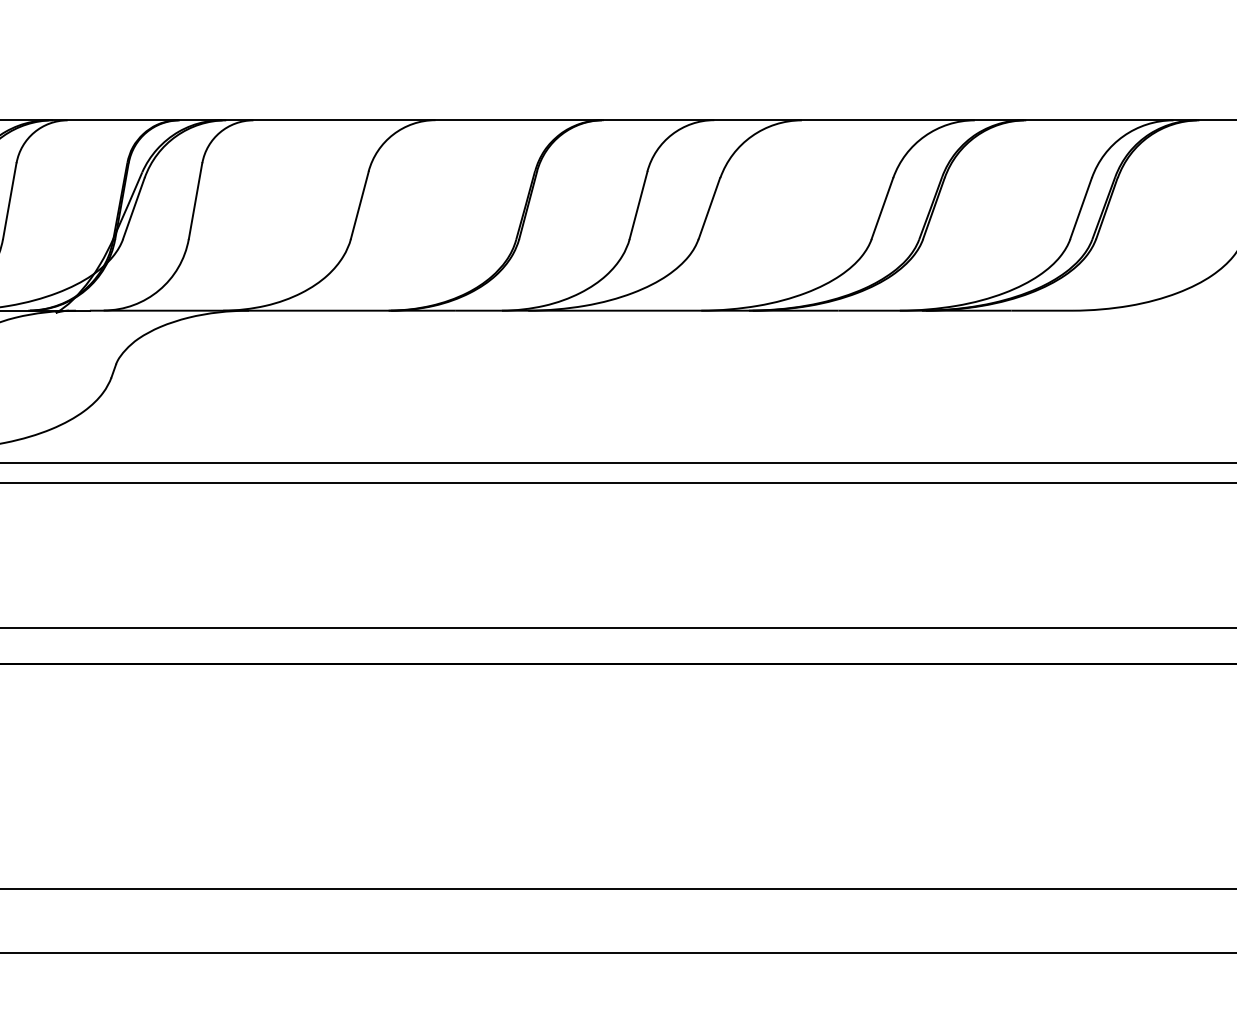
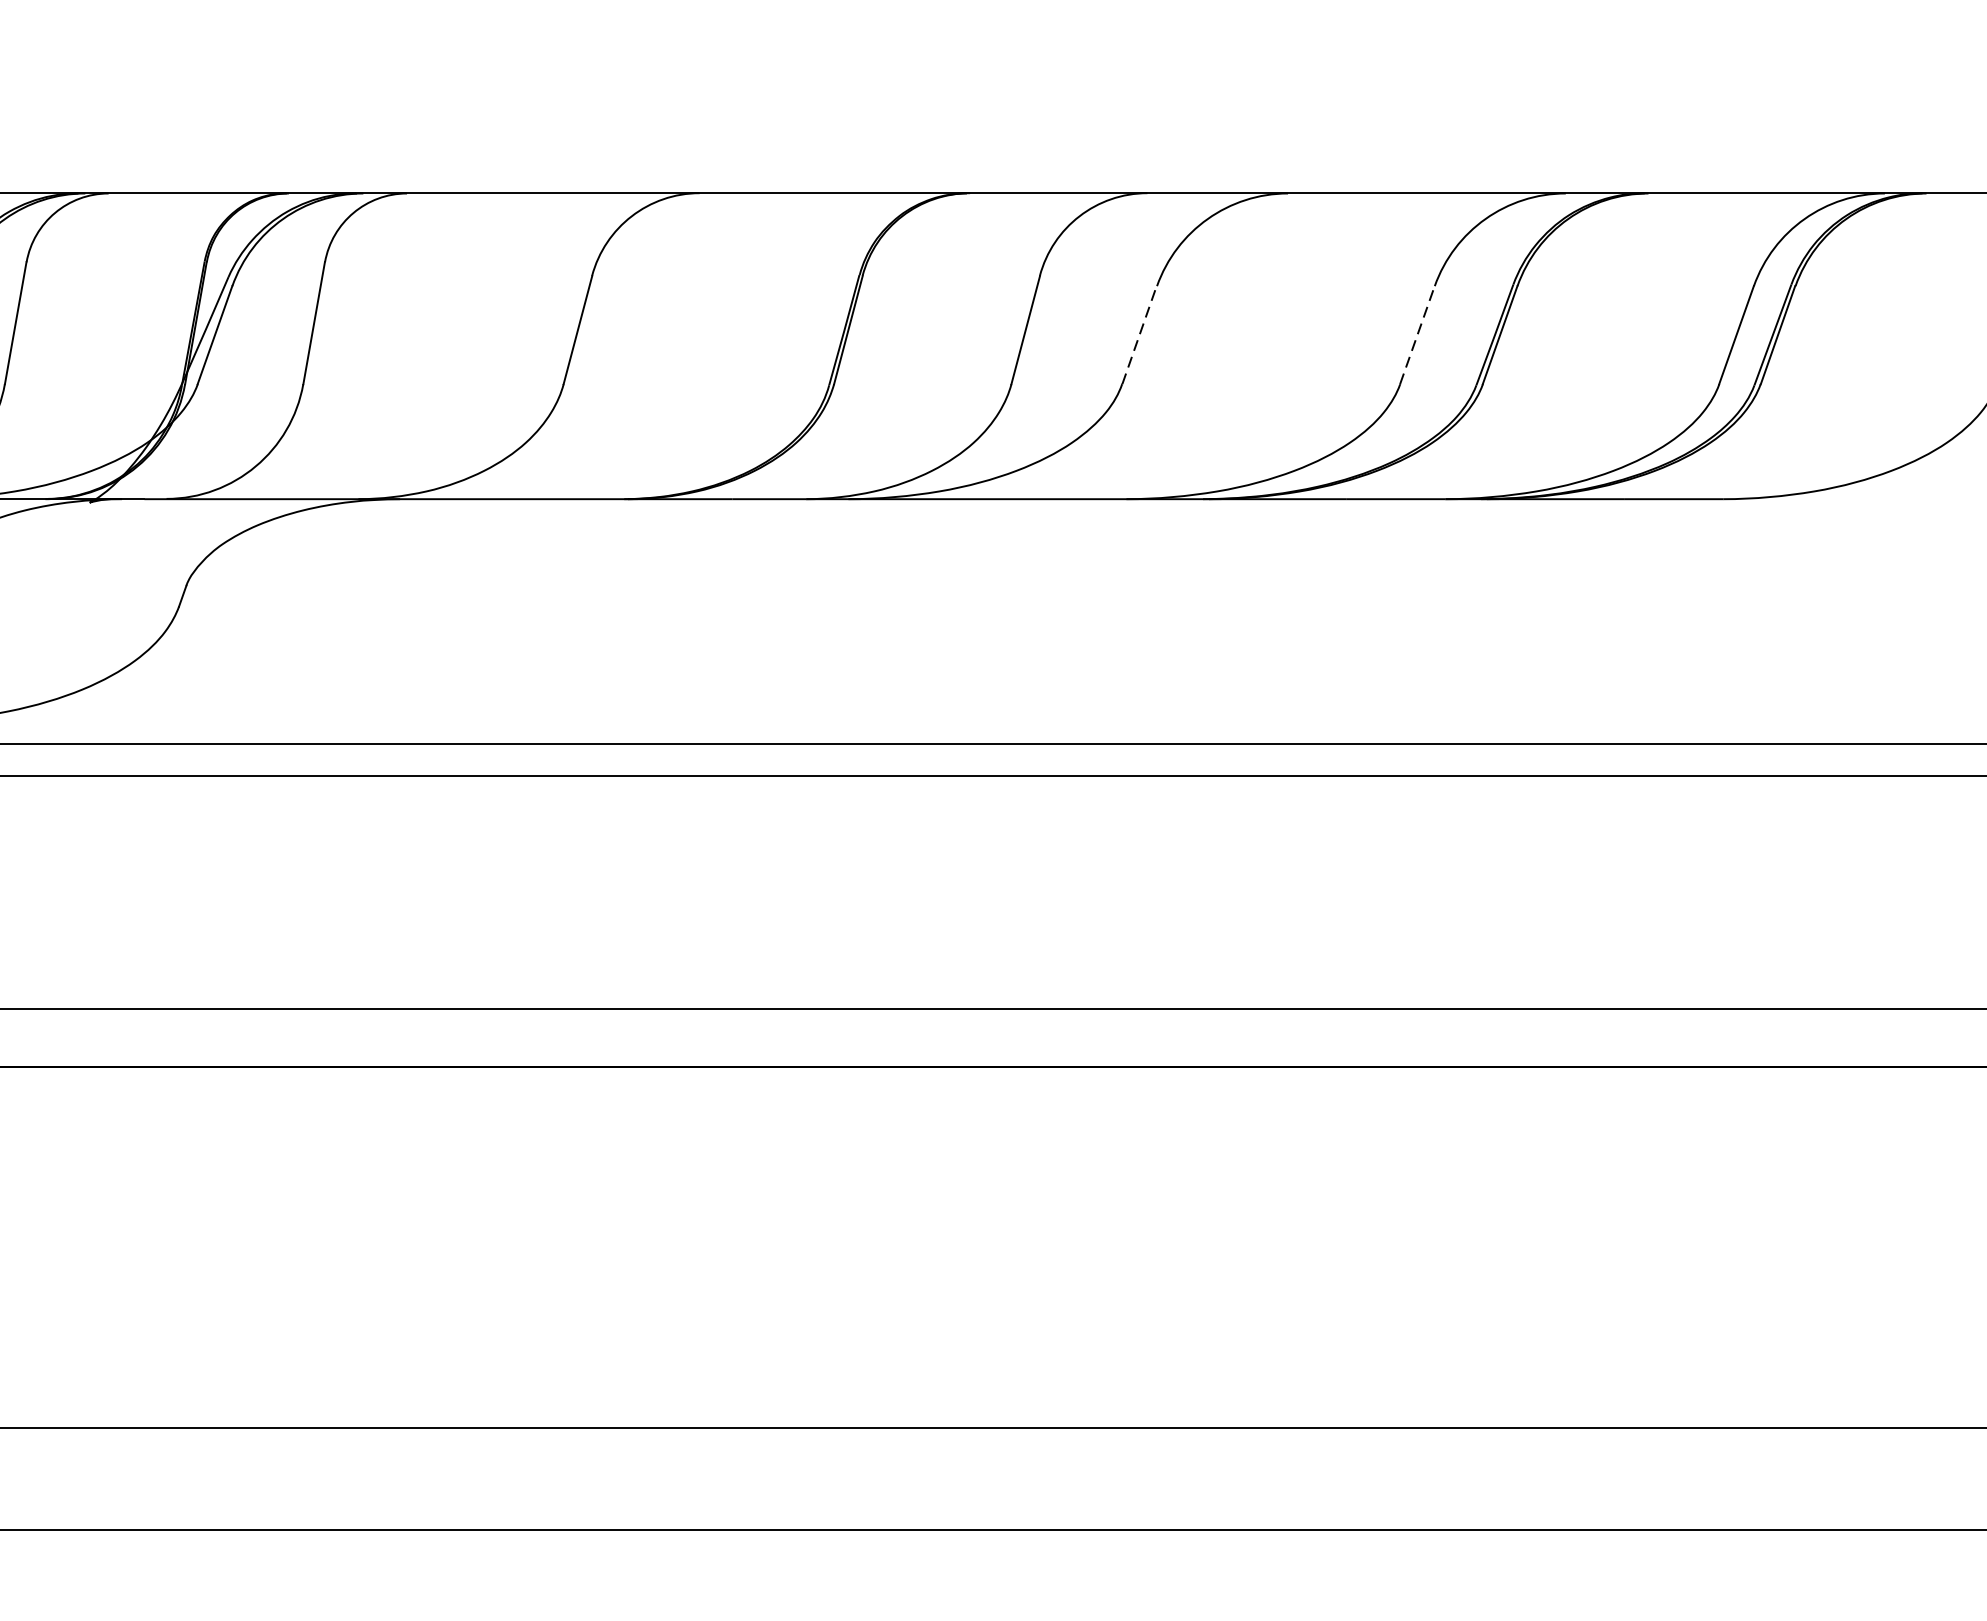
line: (709, 208) -> (1139, 335), solid -> dashed
line: (882, 208) -> (1417, 335), solid -> dashed

